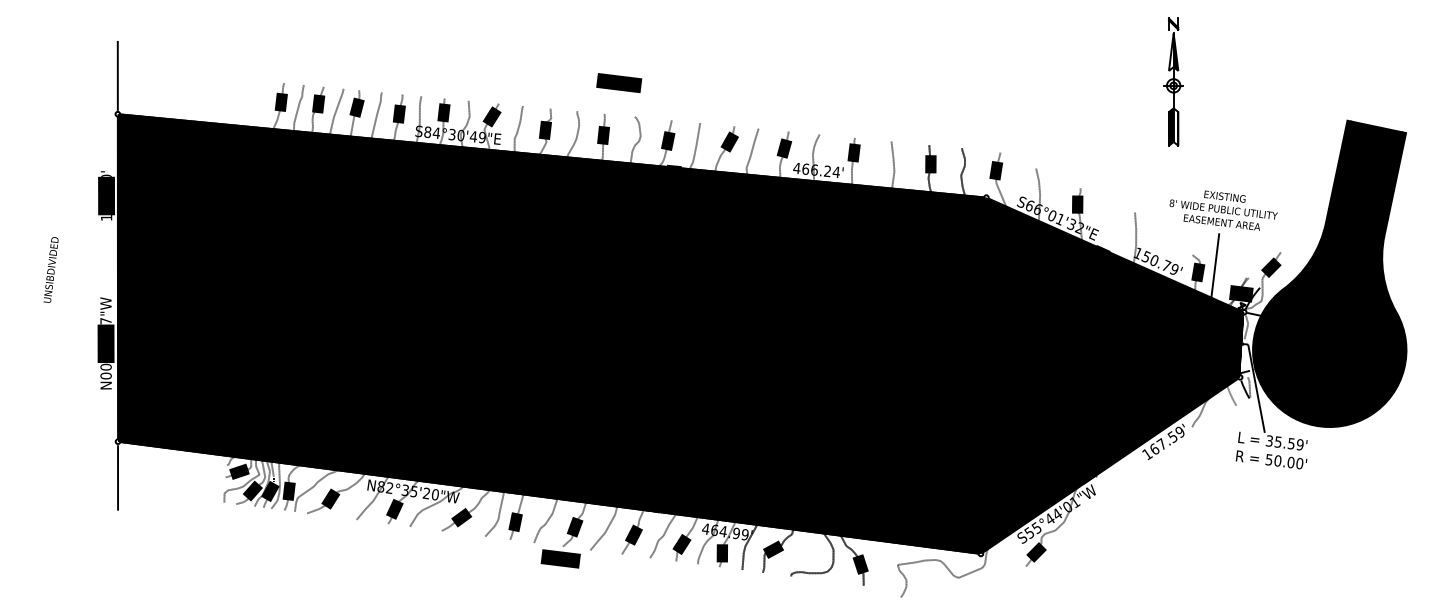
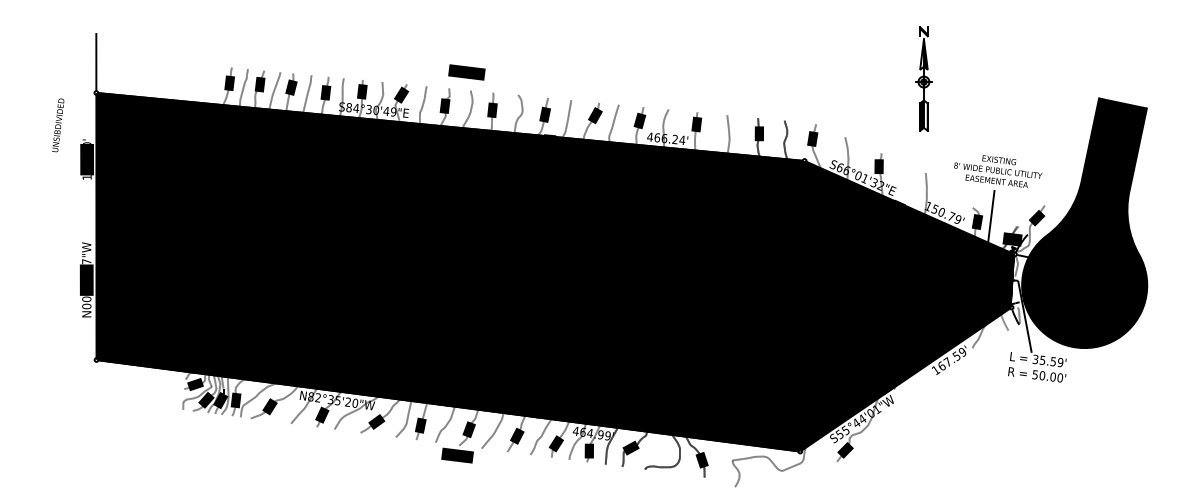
part: (1173, 81) -> (923, 78), moved
text: (619, 83) -> (467, 72), moved
text: (50, 269) -> (57, 125), moved
line: (118, 477) -> (96, 389), removed

